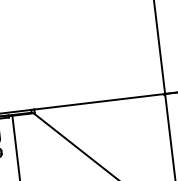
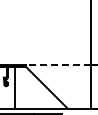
line: (99, 101) -> (58, 64), solid -> dashed

